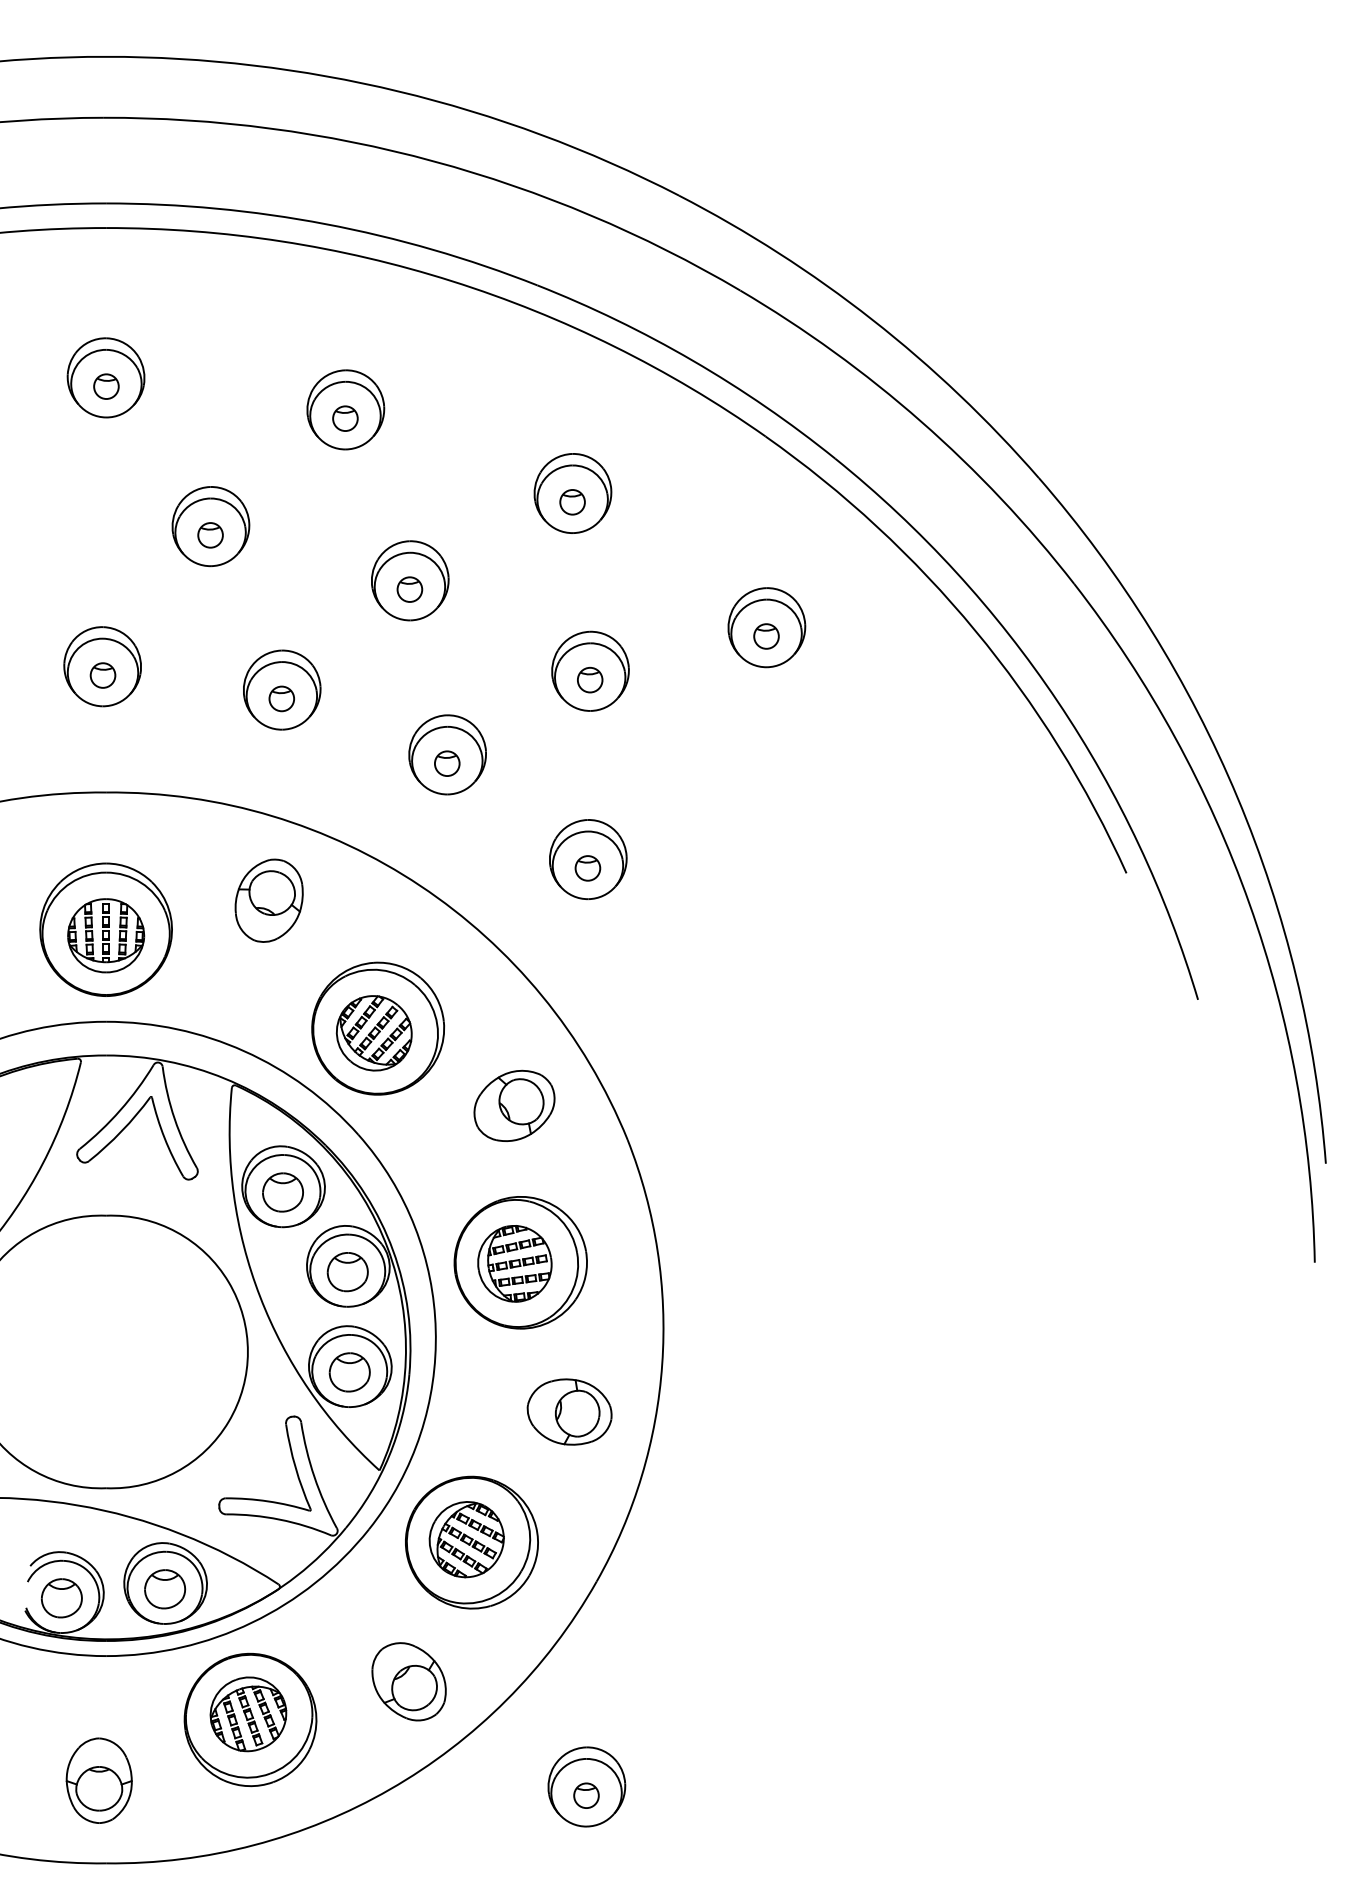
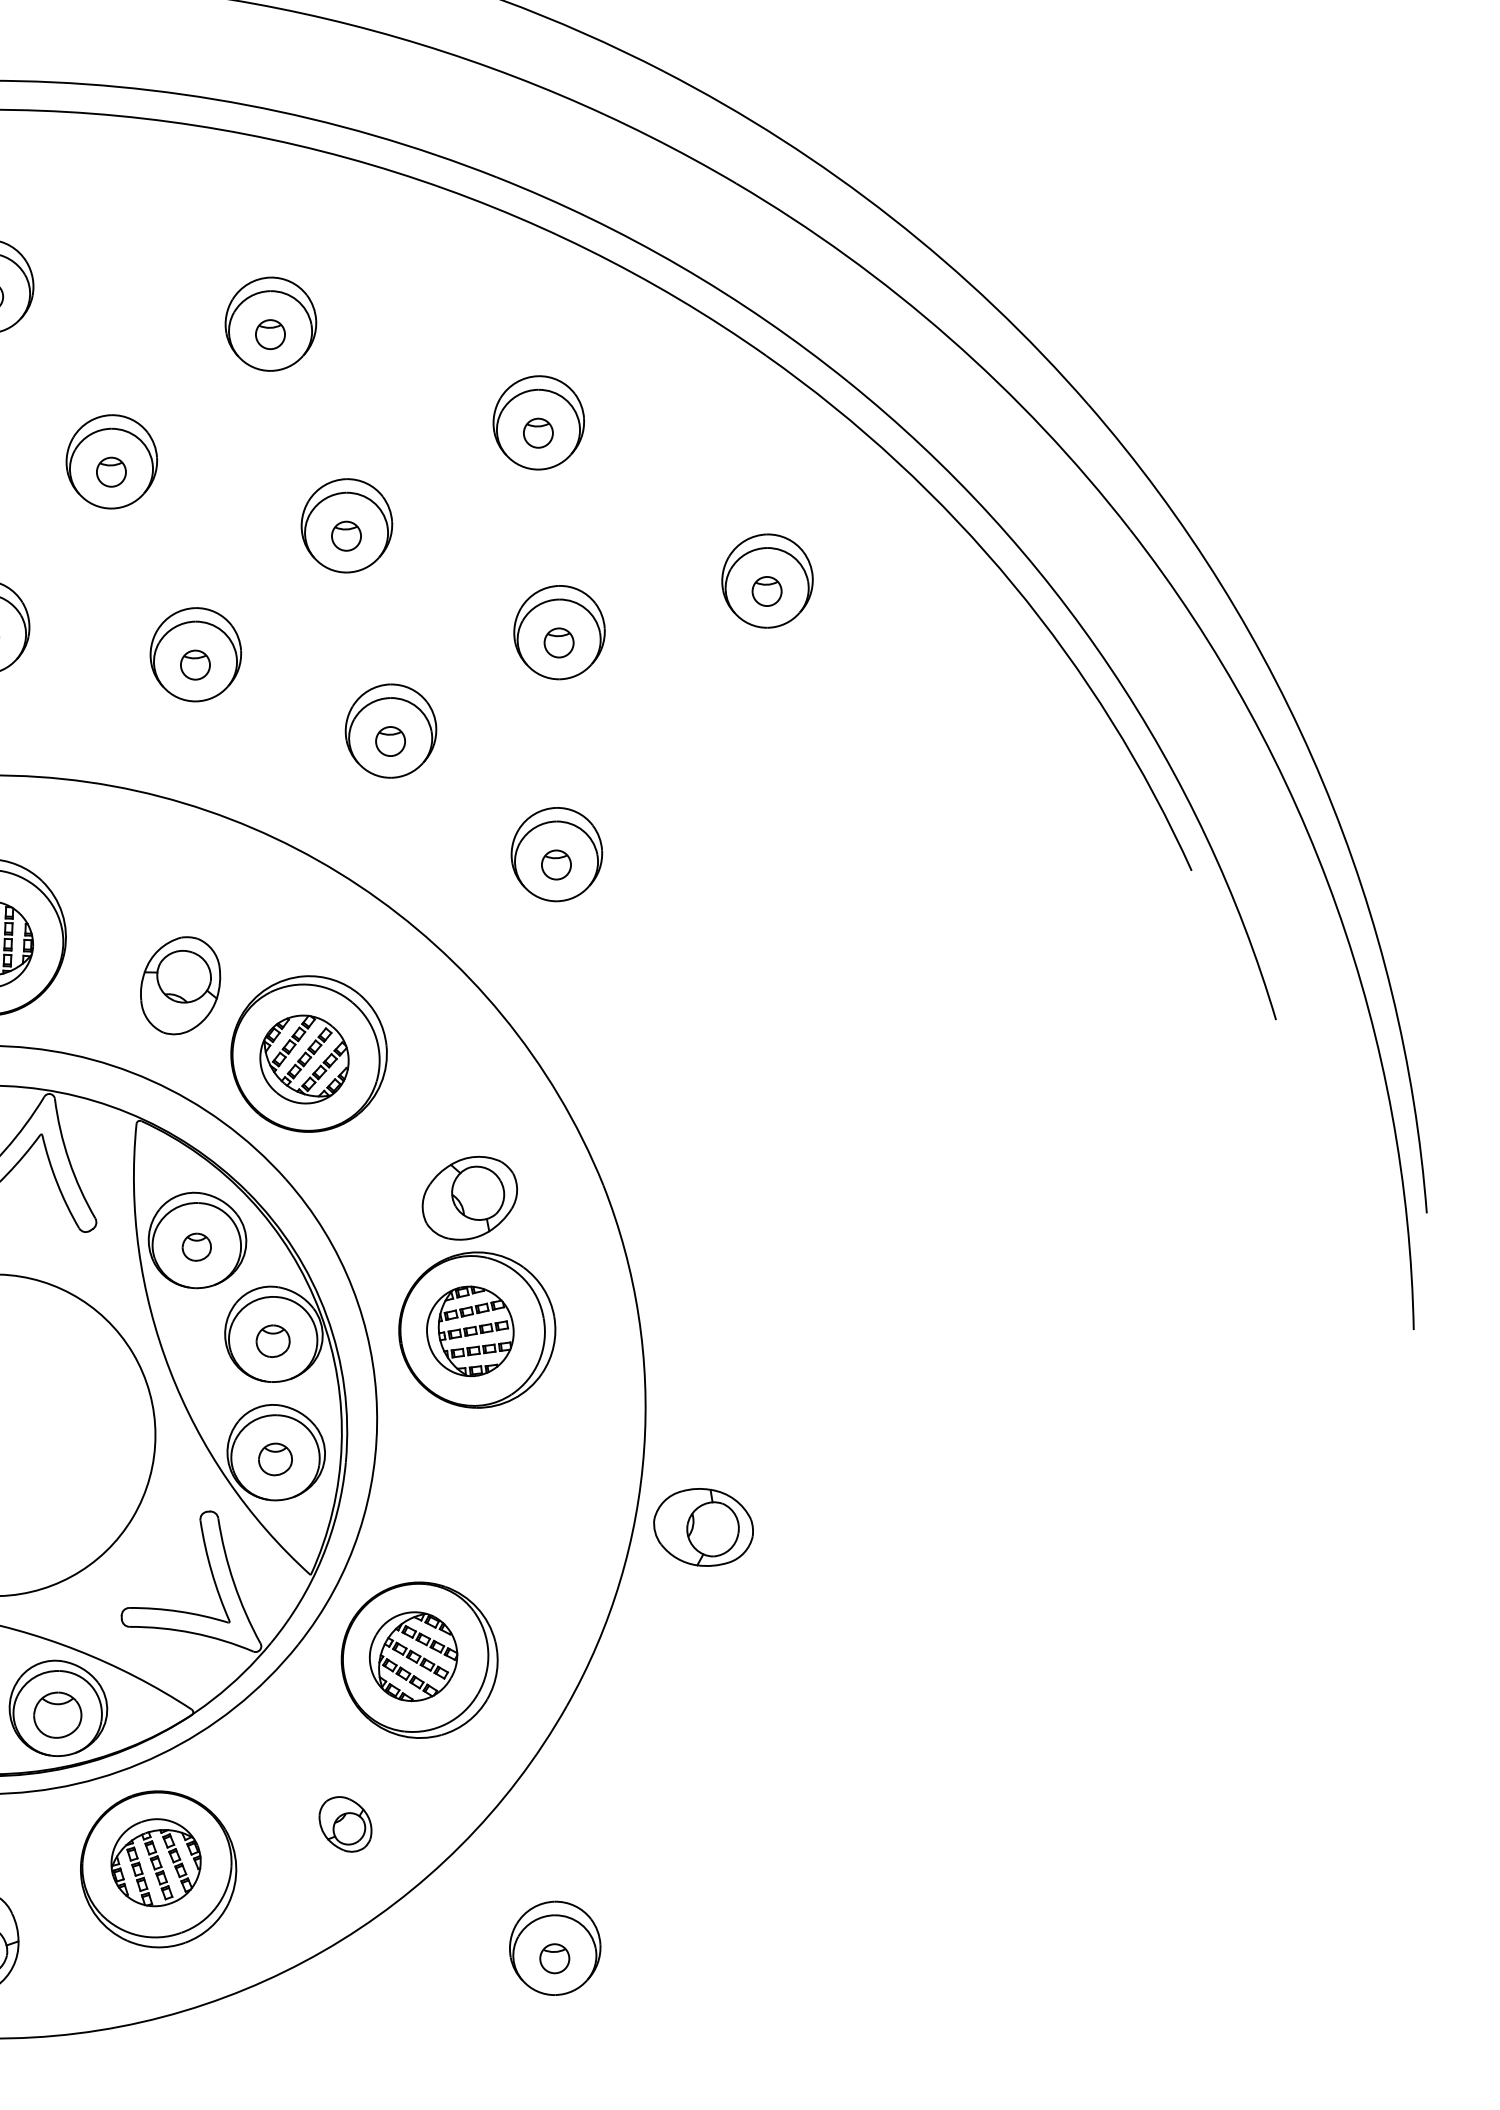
part: (268, 900) -> (179, 985), moved
part: (514, 1105) -> (469, 1197), moved
part: (282, 1192) -> (196, 1247), size x0.6
part: (347, 1272) -> (272, 1341), size x0.7
part: (349, 1372) -> (275, 1459), size x0.7
part: (569, 1411) -> (703, 1526), moved
part: (408, 1681) -> (344, 1823), size x0.6

